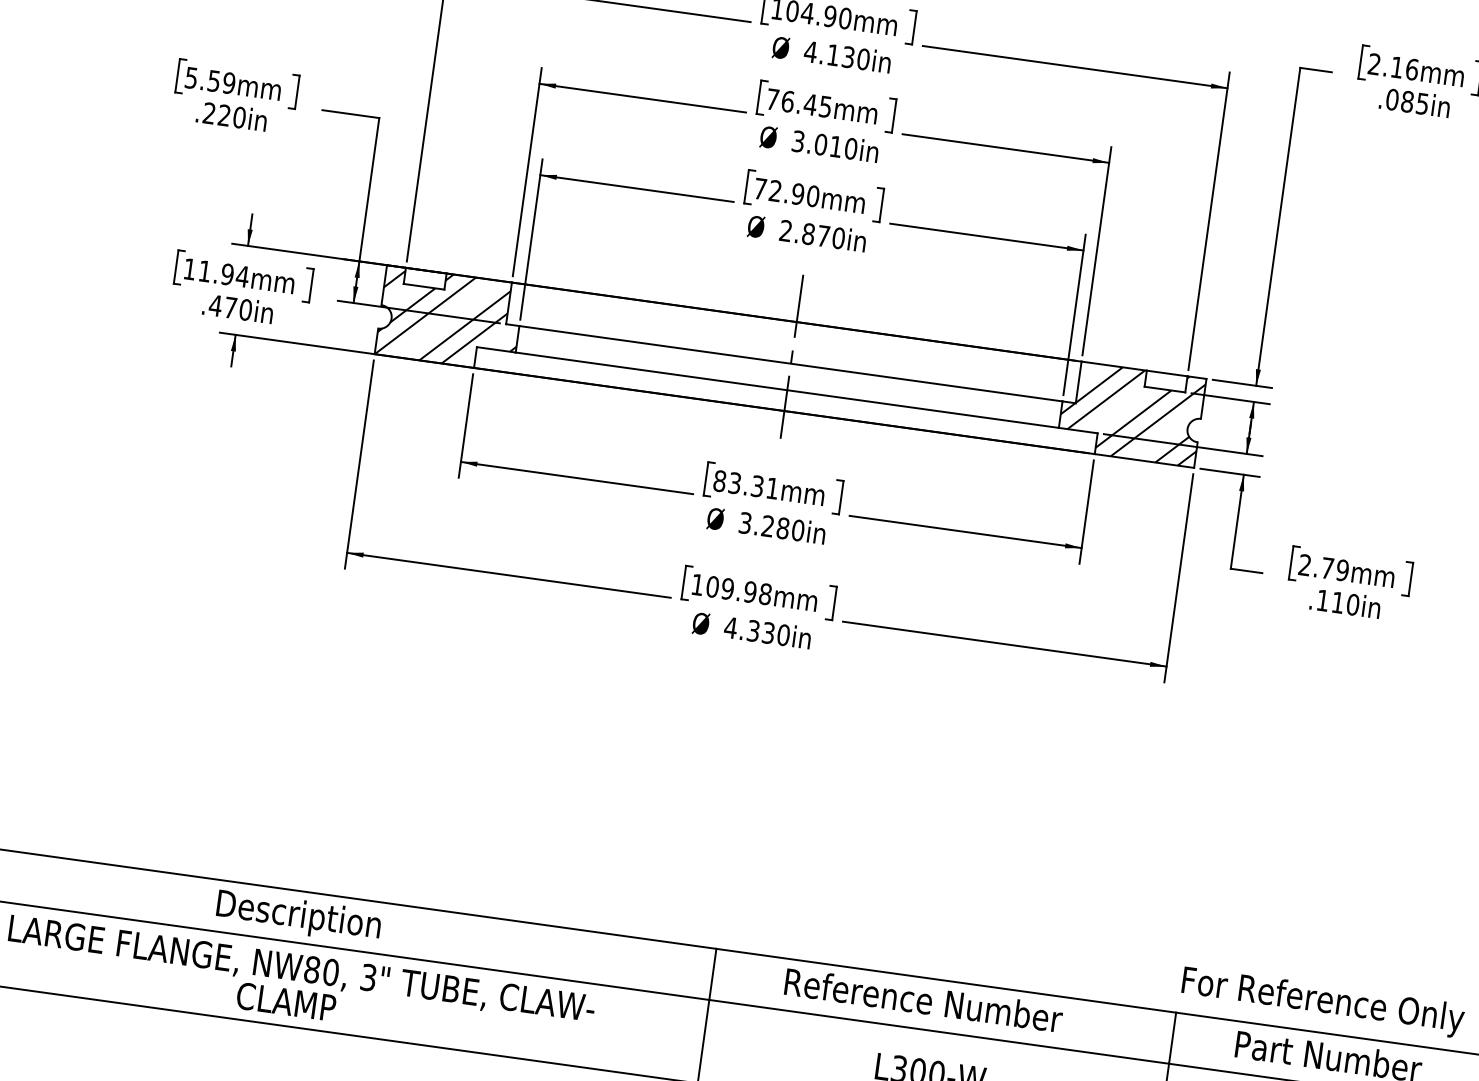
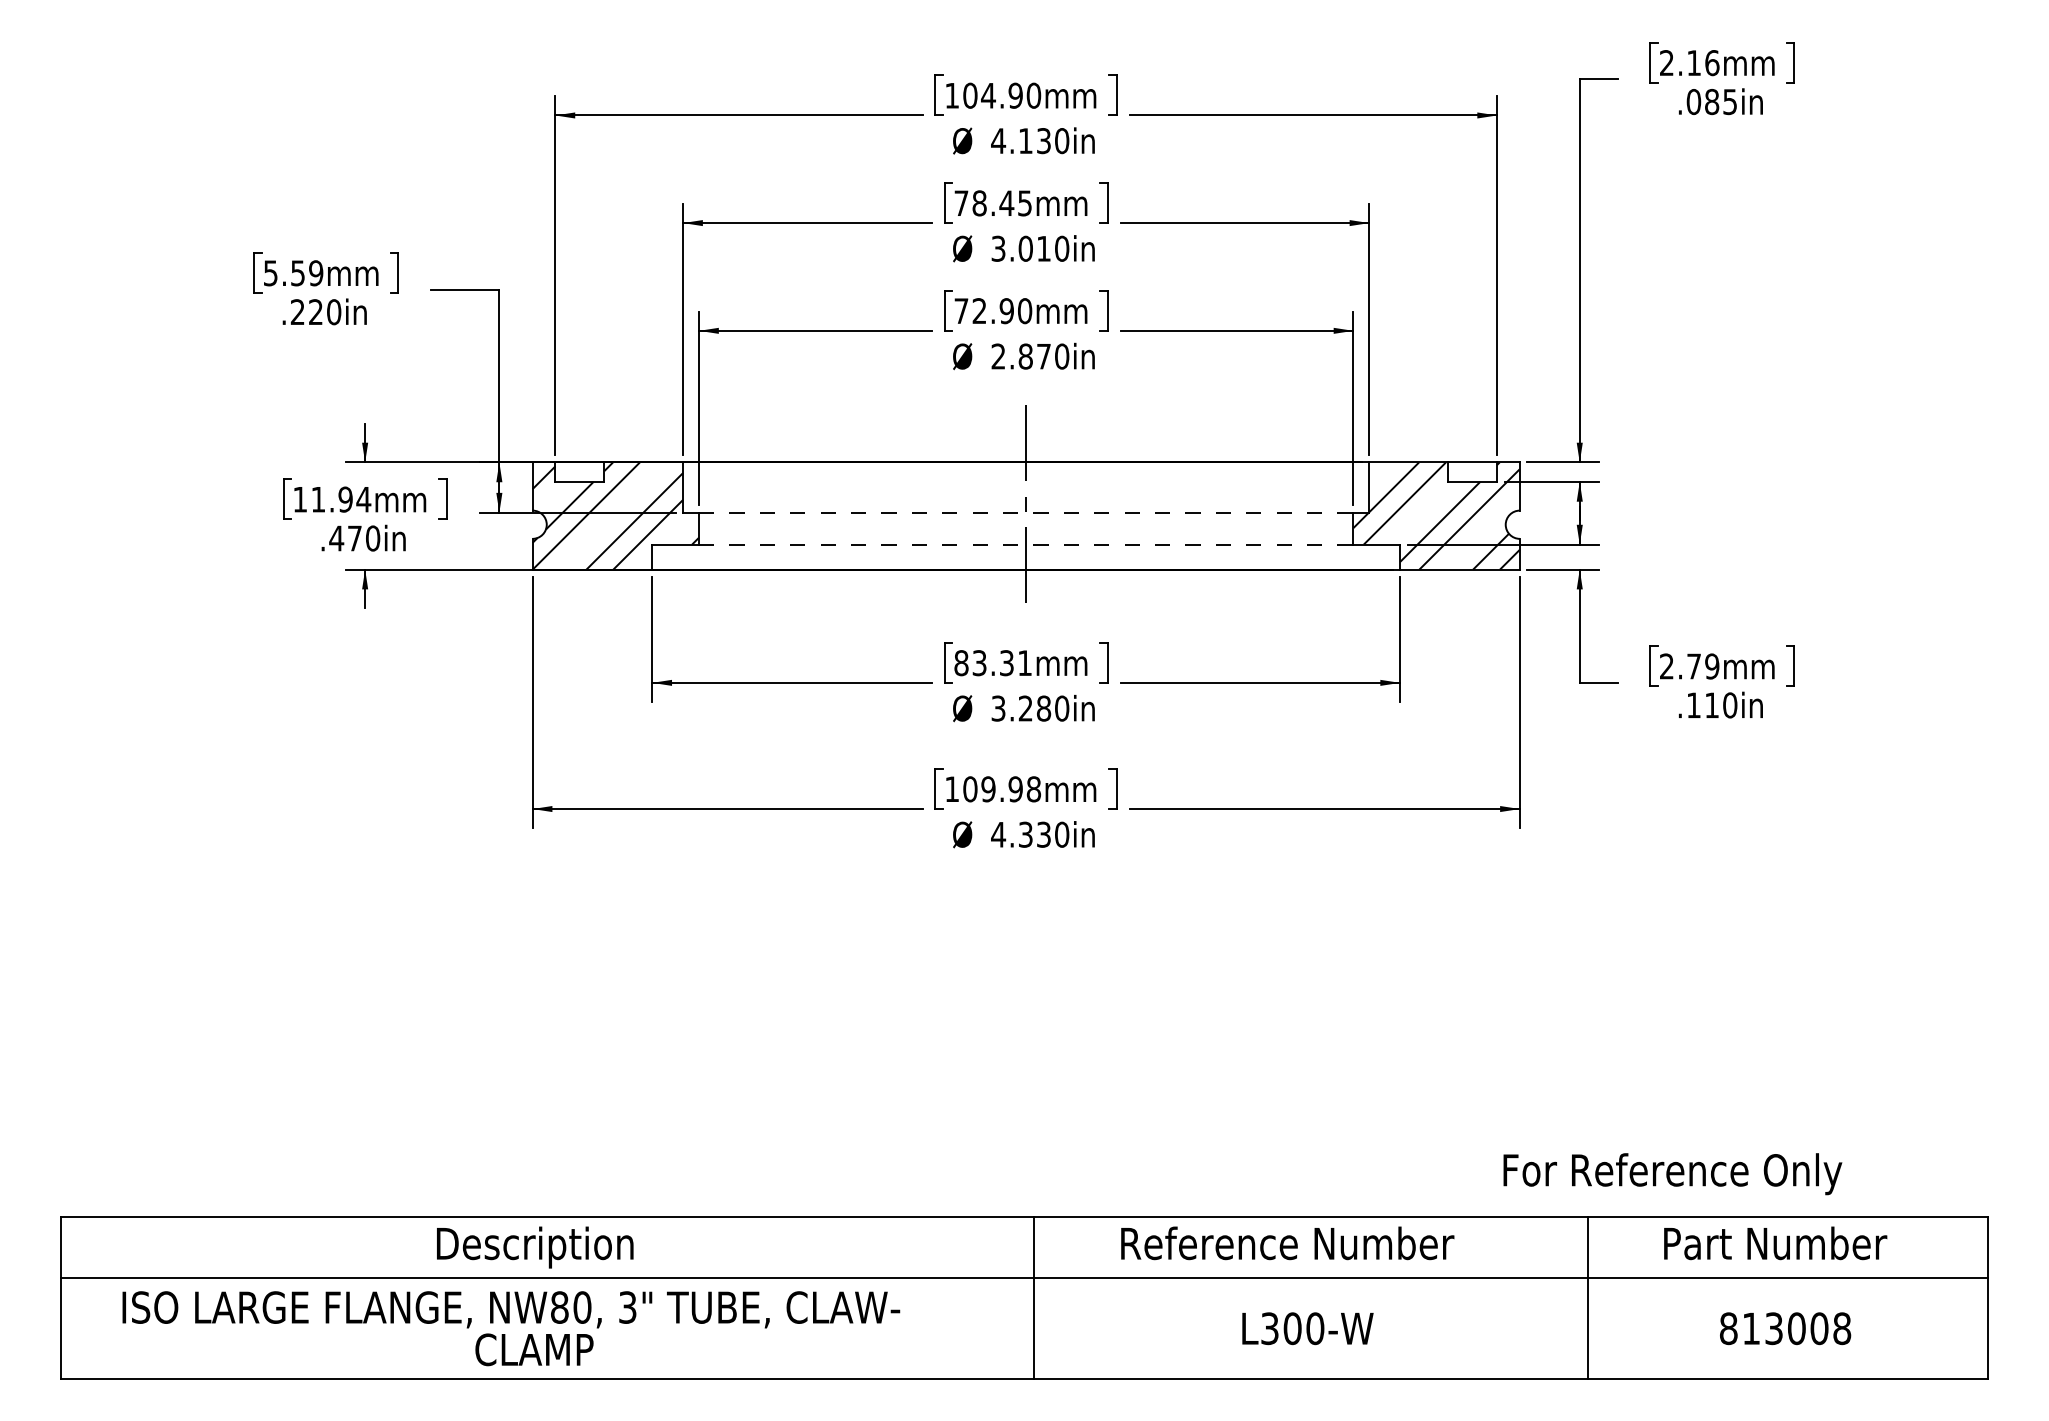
text: (787, 101) -> (979, 203), 76.45mm -> 78.45mm
line: (791, 363) -> (1026, 512), solid -> dashed
line: (787, 390) -> (1026, 544), solid -> dashed
text: (1322, 1002) -> (1672, 1174), moved

